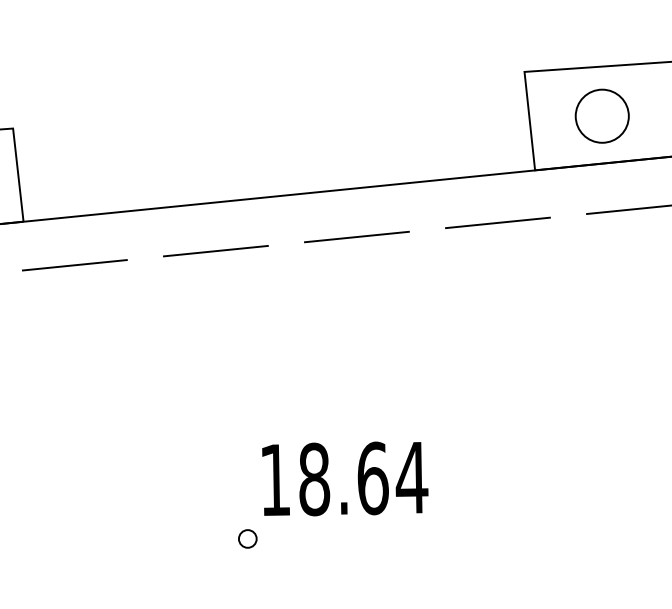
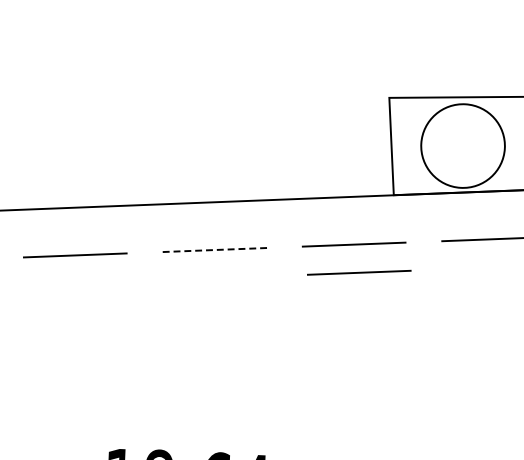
circle: (601, 115) -> (462, 145), size x1.6
line: (356, 237) -> (214, 250), solid -> dashed
line: (504, 251) -> (358, 273), added

